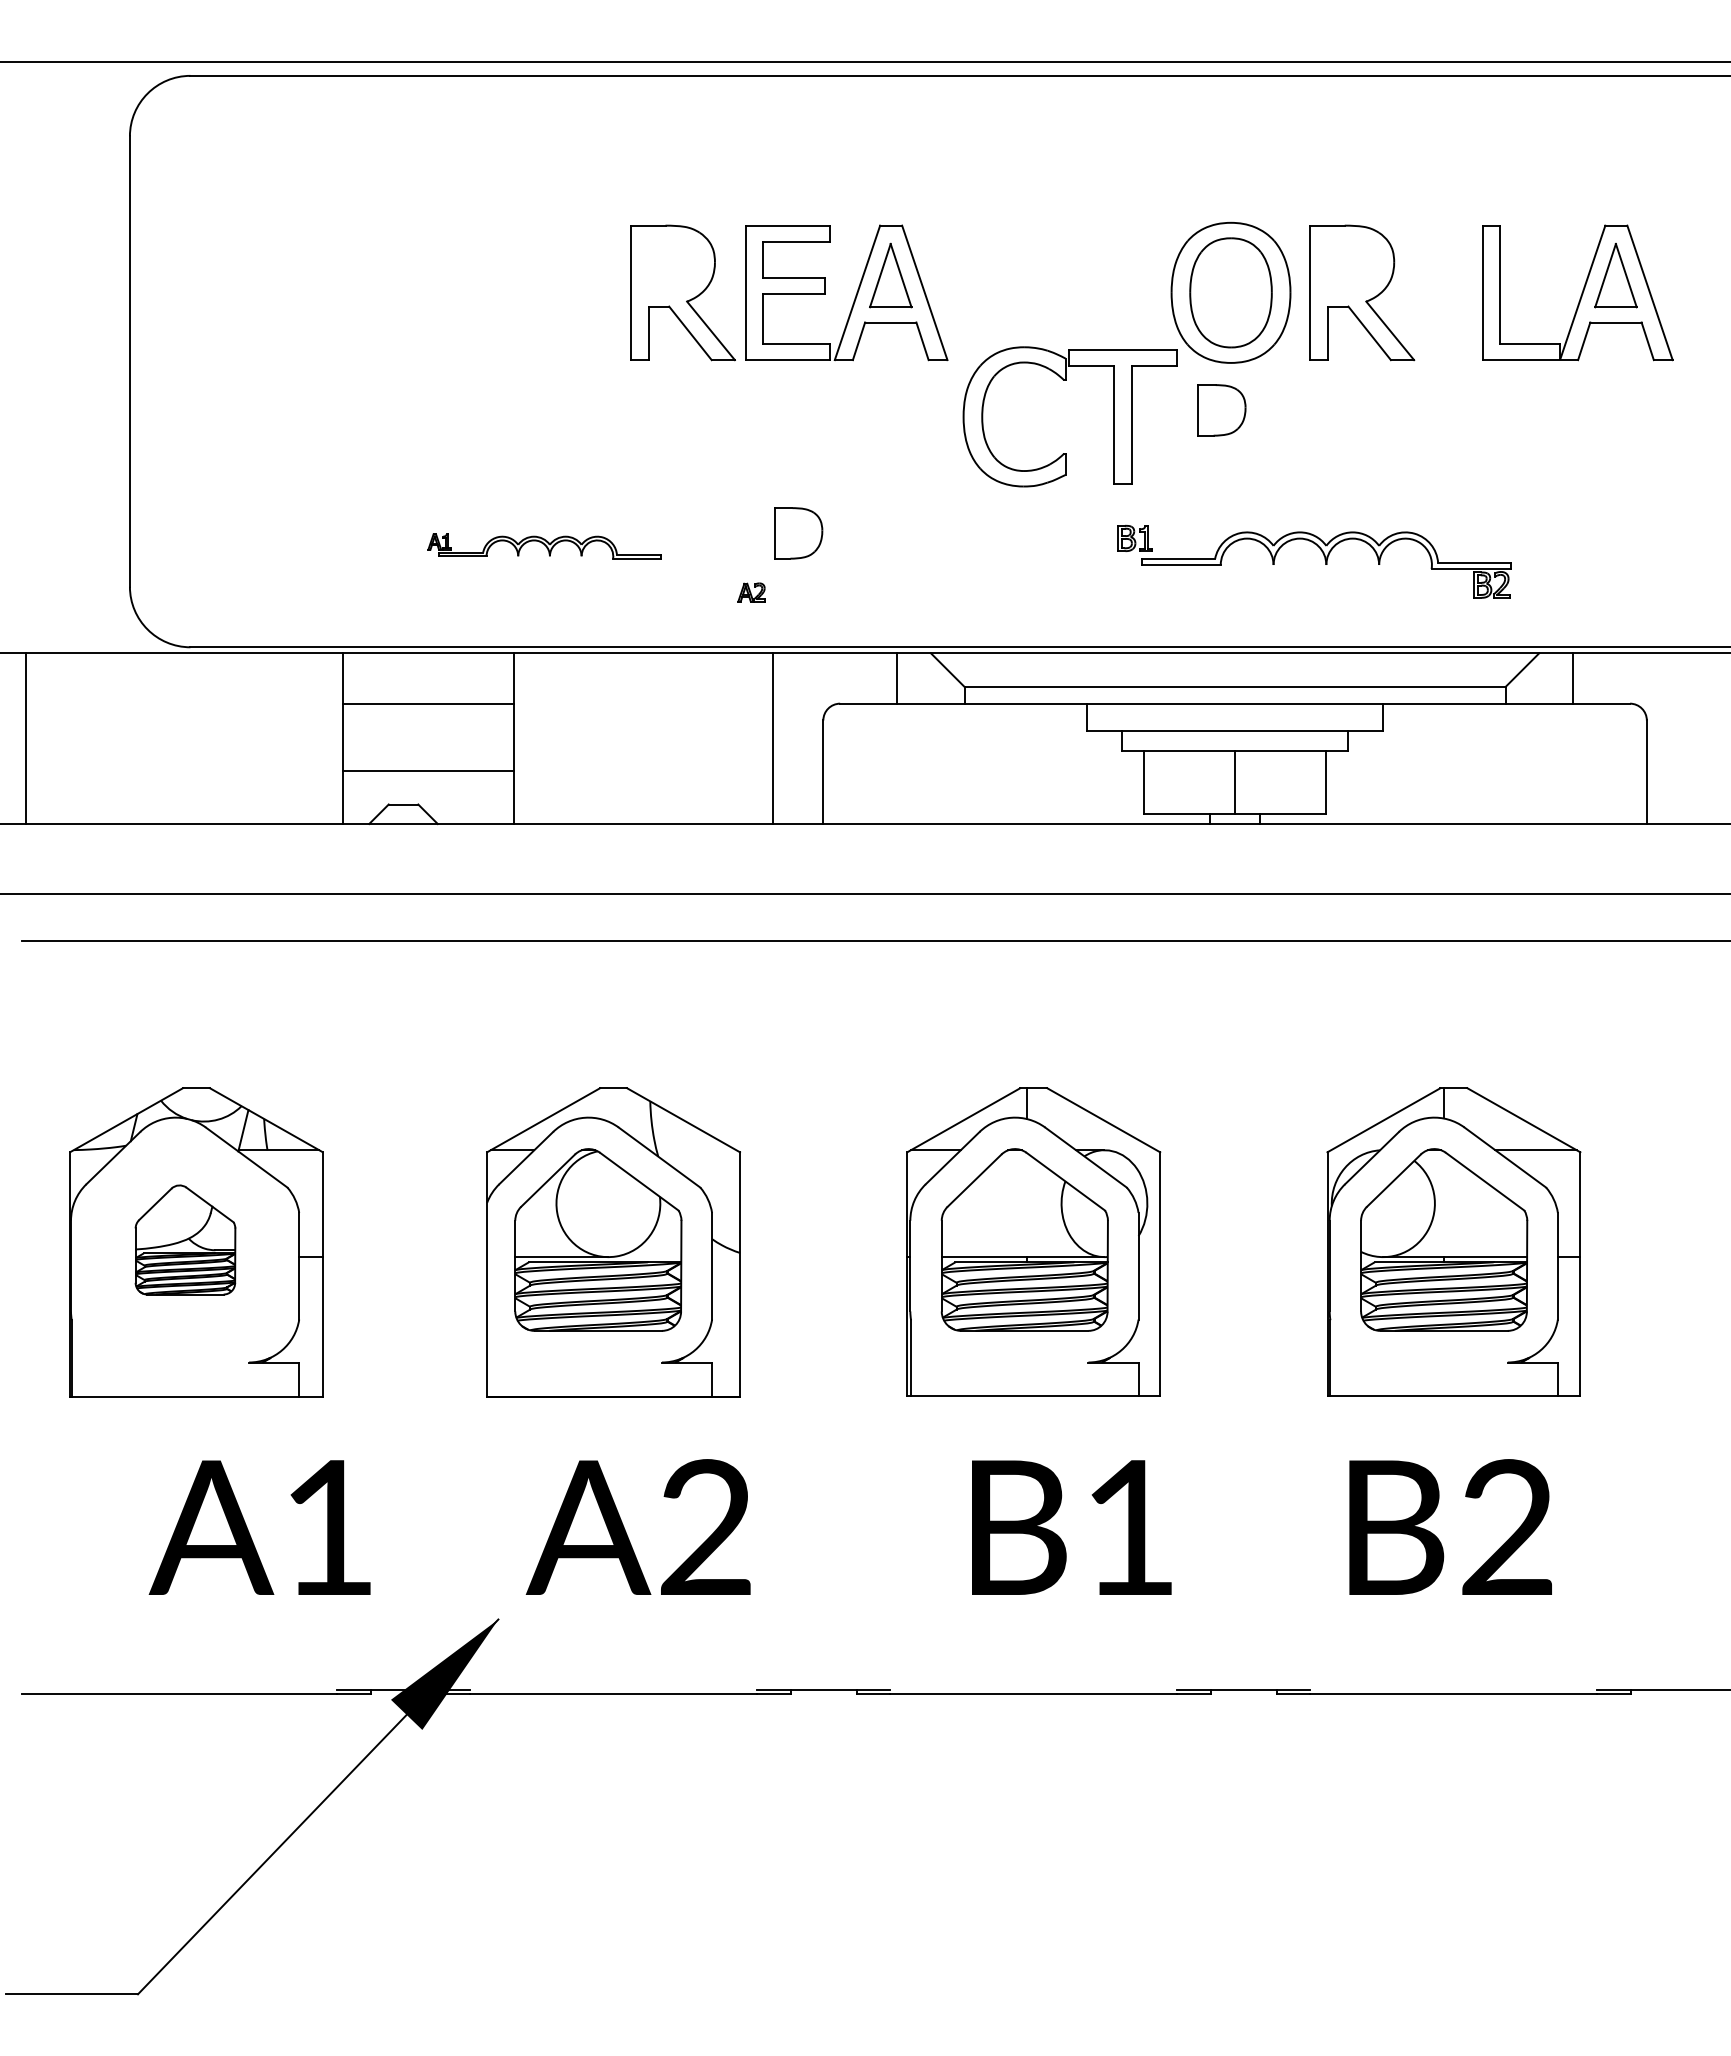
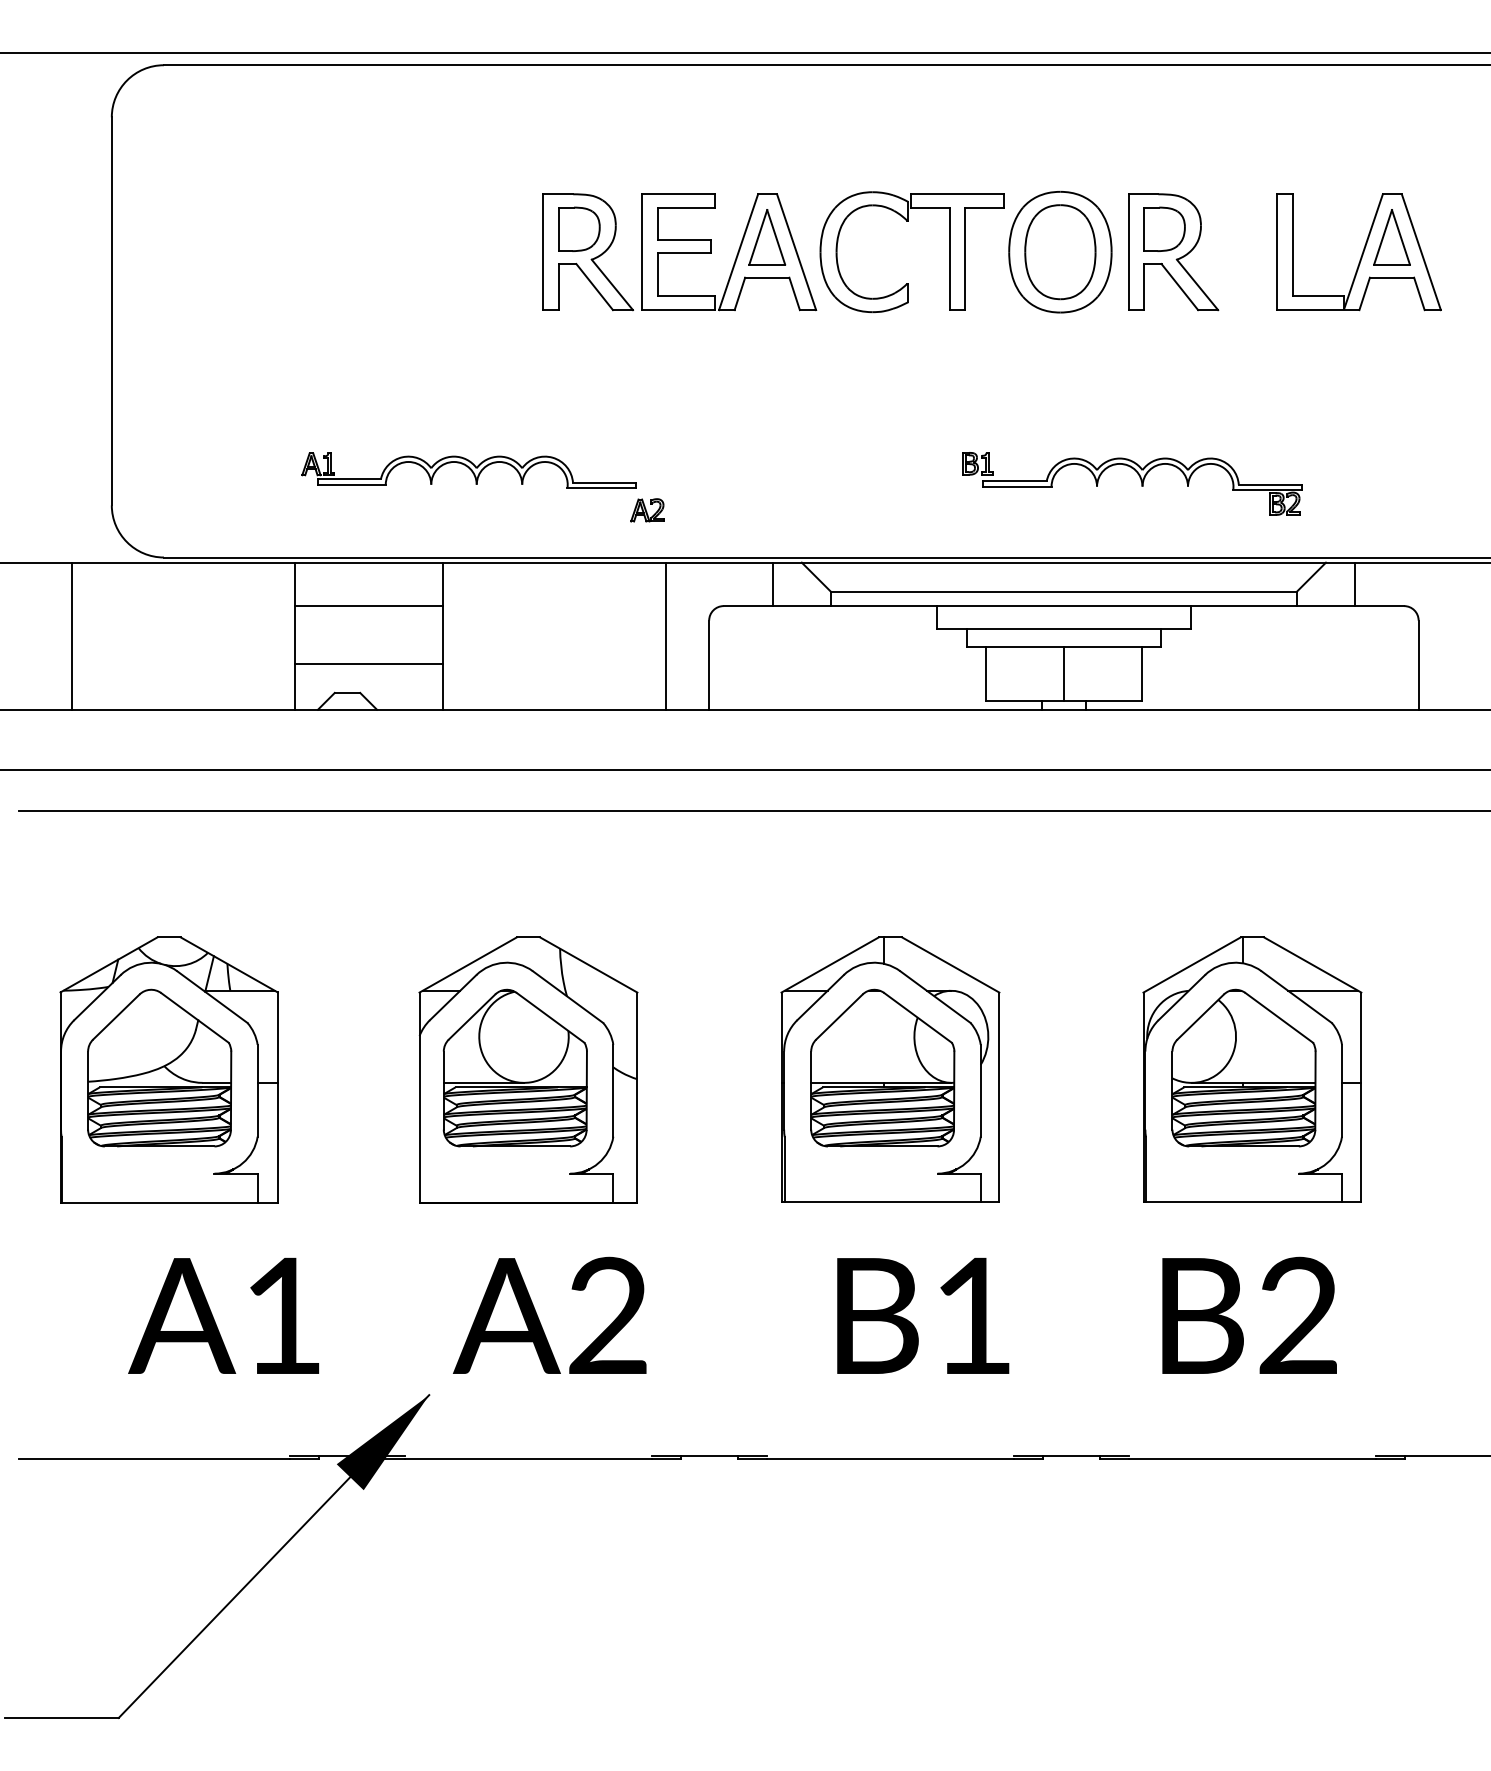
part: (1066, 380) -> (909, 220), moved
part: (1221, 410) -> (1164, 229), moved
part: (798, 533) -> (579, 229), moved
part: (544, 546) -> (468, 470), size x1.67
part: (751, 592) -> (647, 510), size x1.43
line: (25, 738) -> (71, 636), moved
part: (185, 1239) -> (159, 1067), size x1.67

